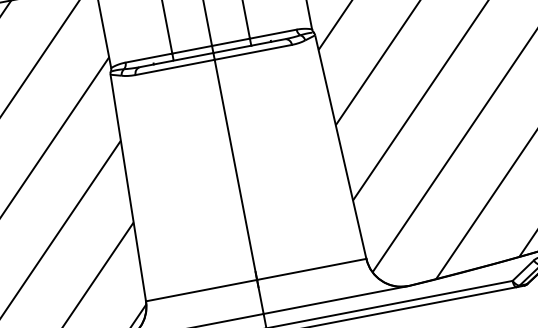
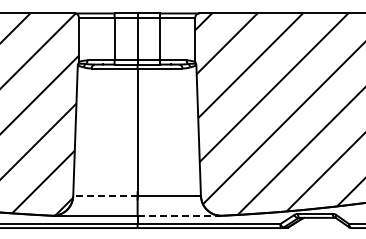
line: (200, 291) -> (104, 196), solid -> dashed
line: (335, 299) -> (179, 215), solid -> dashed

